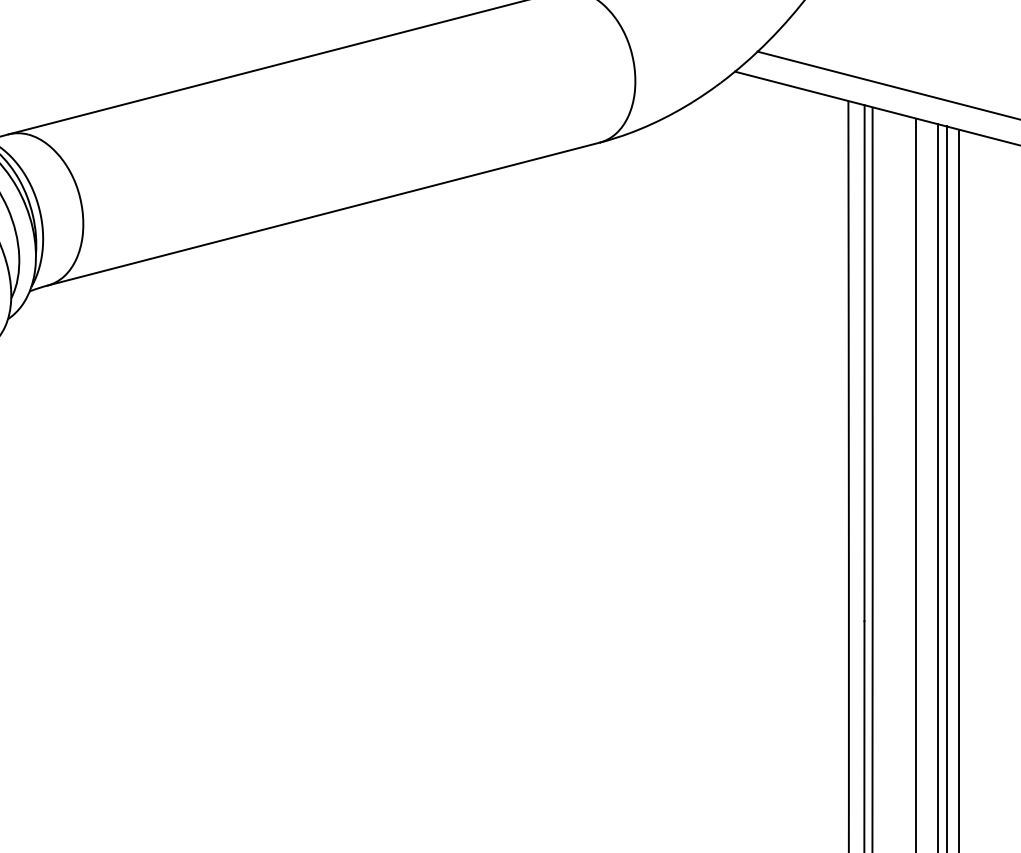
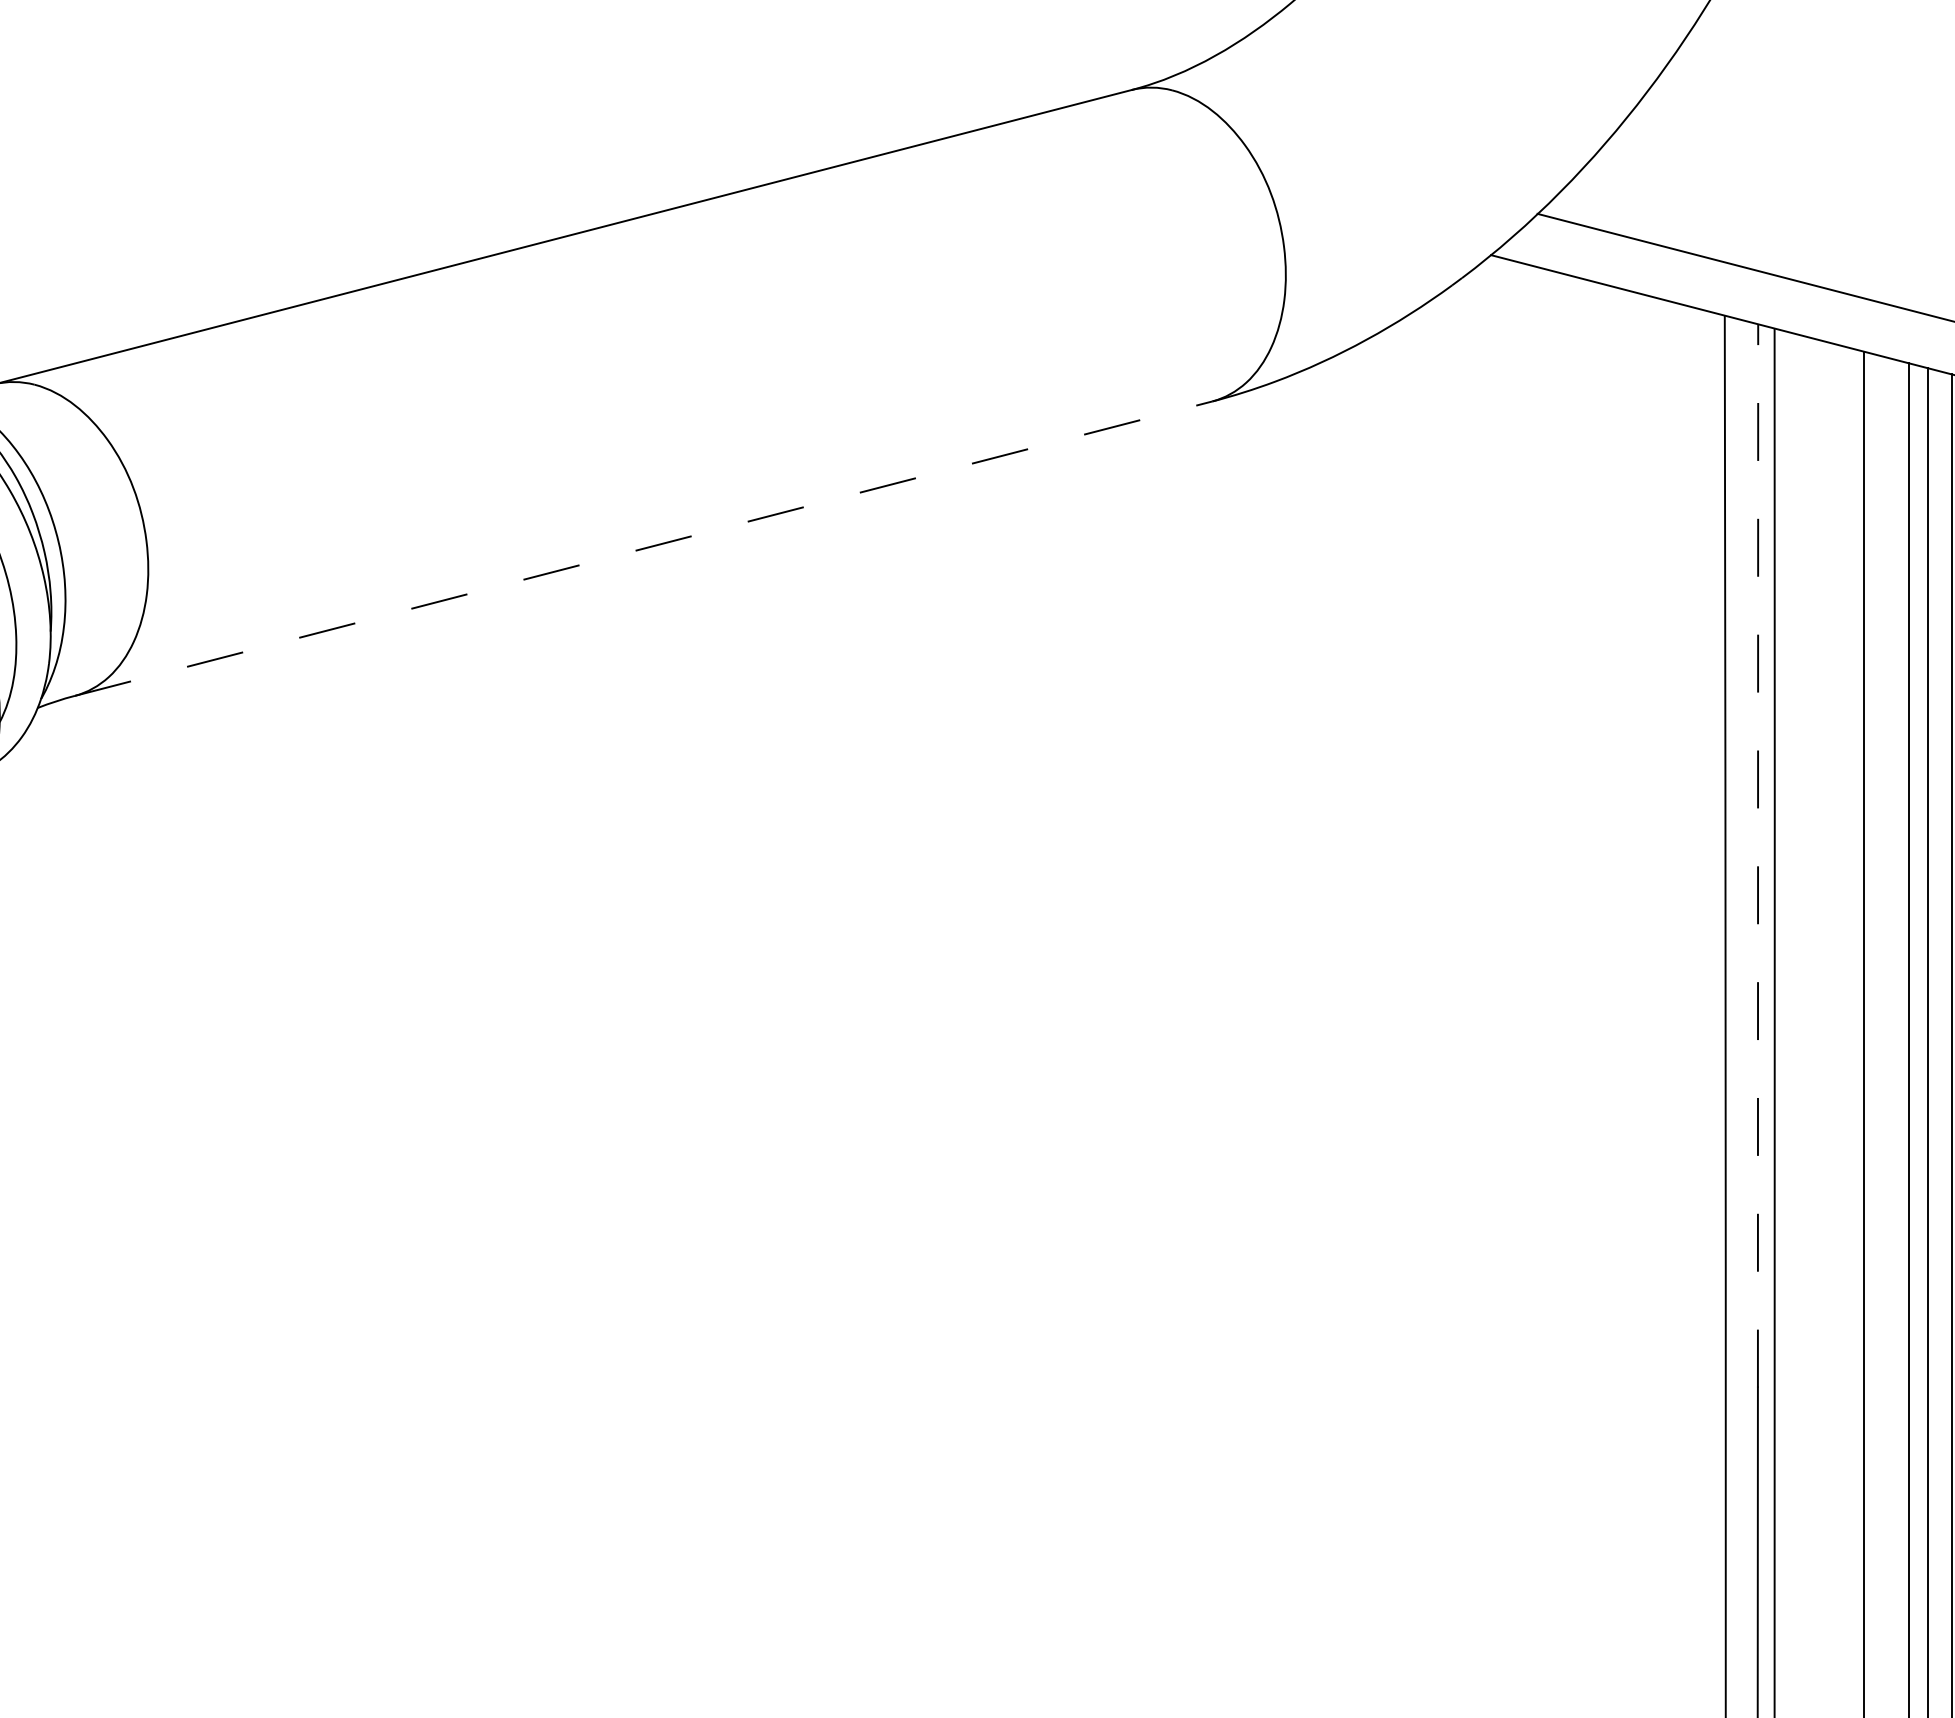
line: (324, 213) -> (645, 547), solid -> dashed
line: (864, 362) -> (1757, 854), solid -> dashed

